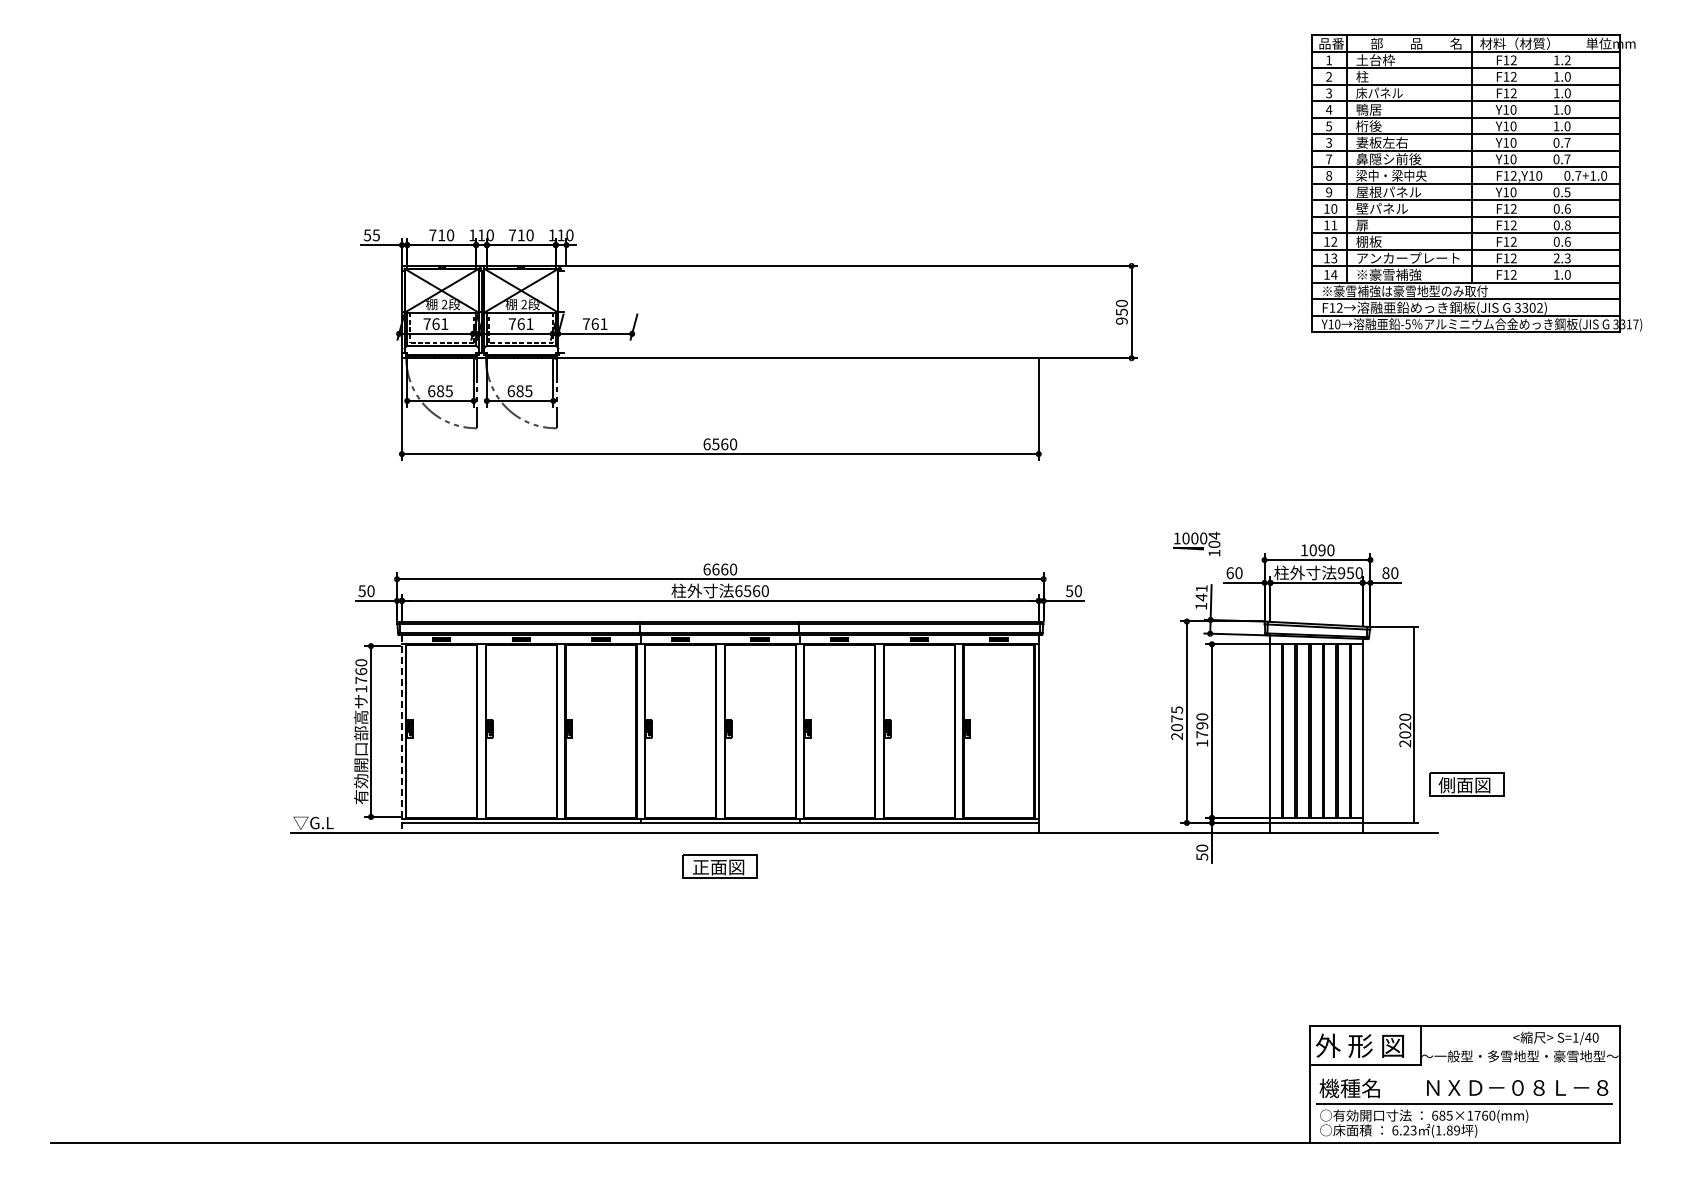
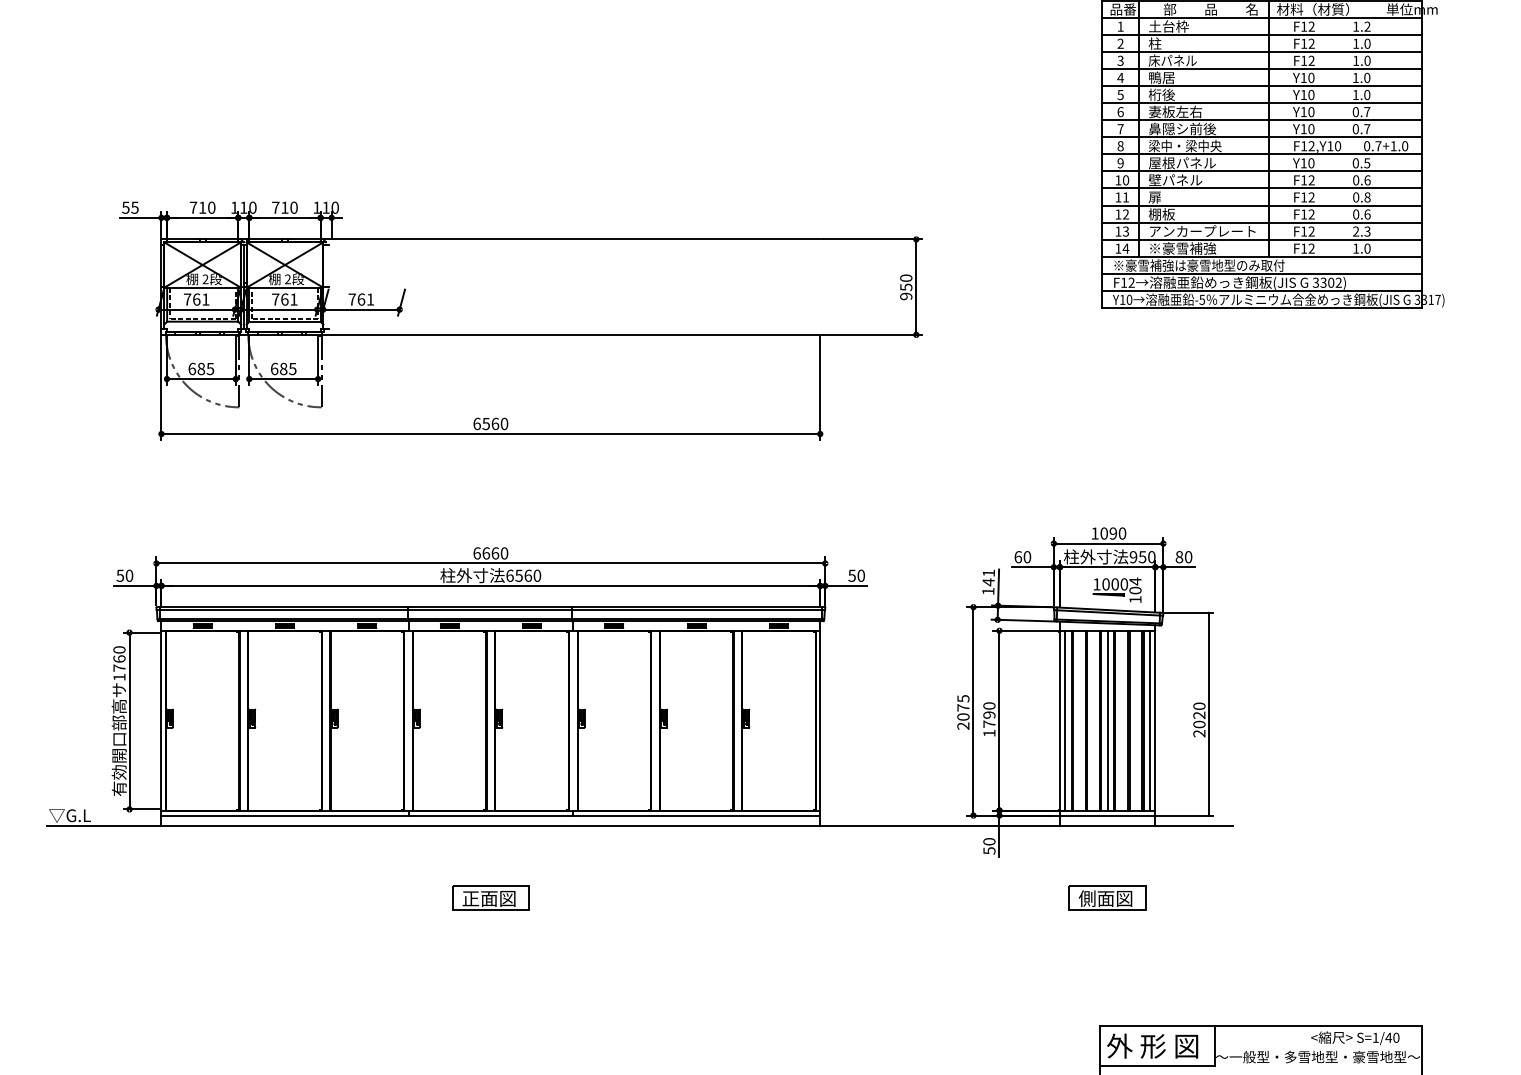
text: (1329, 142) -> (1121, 111), 3 -> 6
part: (1196, 543) -> (1116, 589), moved
line: (1275, 731) -> (1065, 720), added
line: (1316, 731) -> (1107, 720), added
line: (1357, 731) -> (1149, 720), added
line: (401, 733) -> (161, 723), dashed -> solid
part: (1466, 784) -> (1107, 897), moved
part: (719, 866) -> (489, 897), moved

